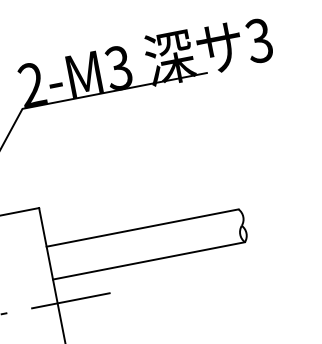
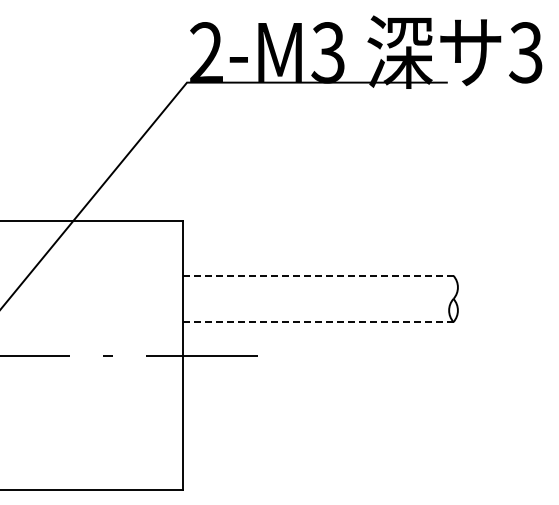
line: (142, 227) -> (318, 275), solid -> dashed
line: (149, 261) -> (318, 322), solid -> dashed

